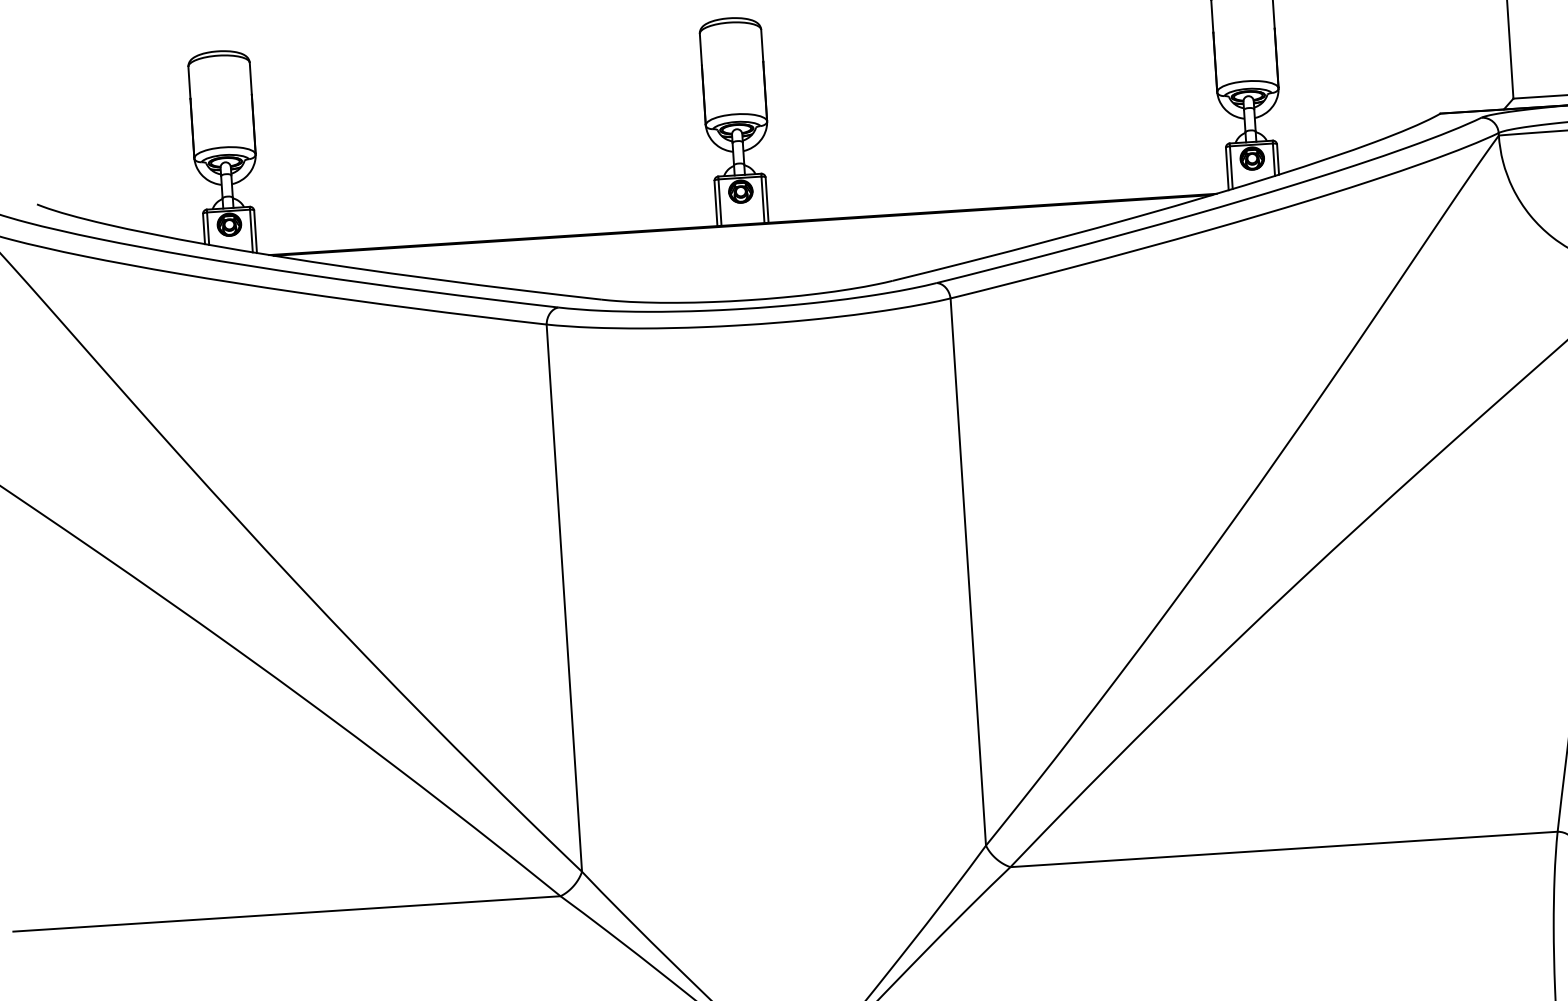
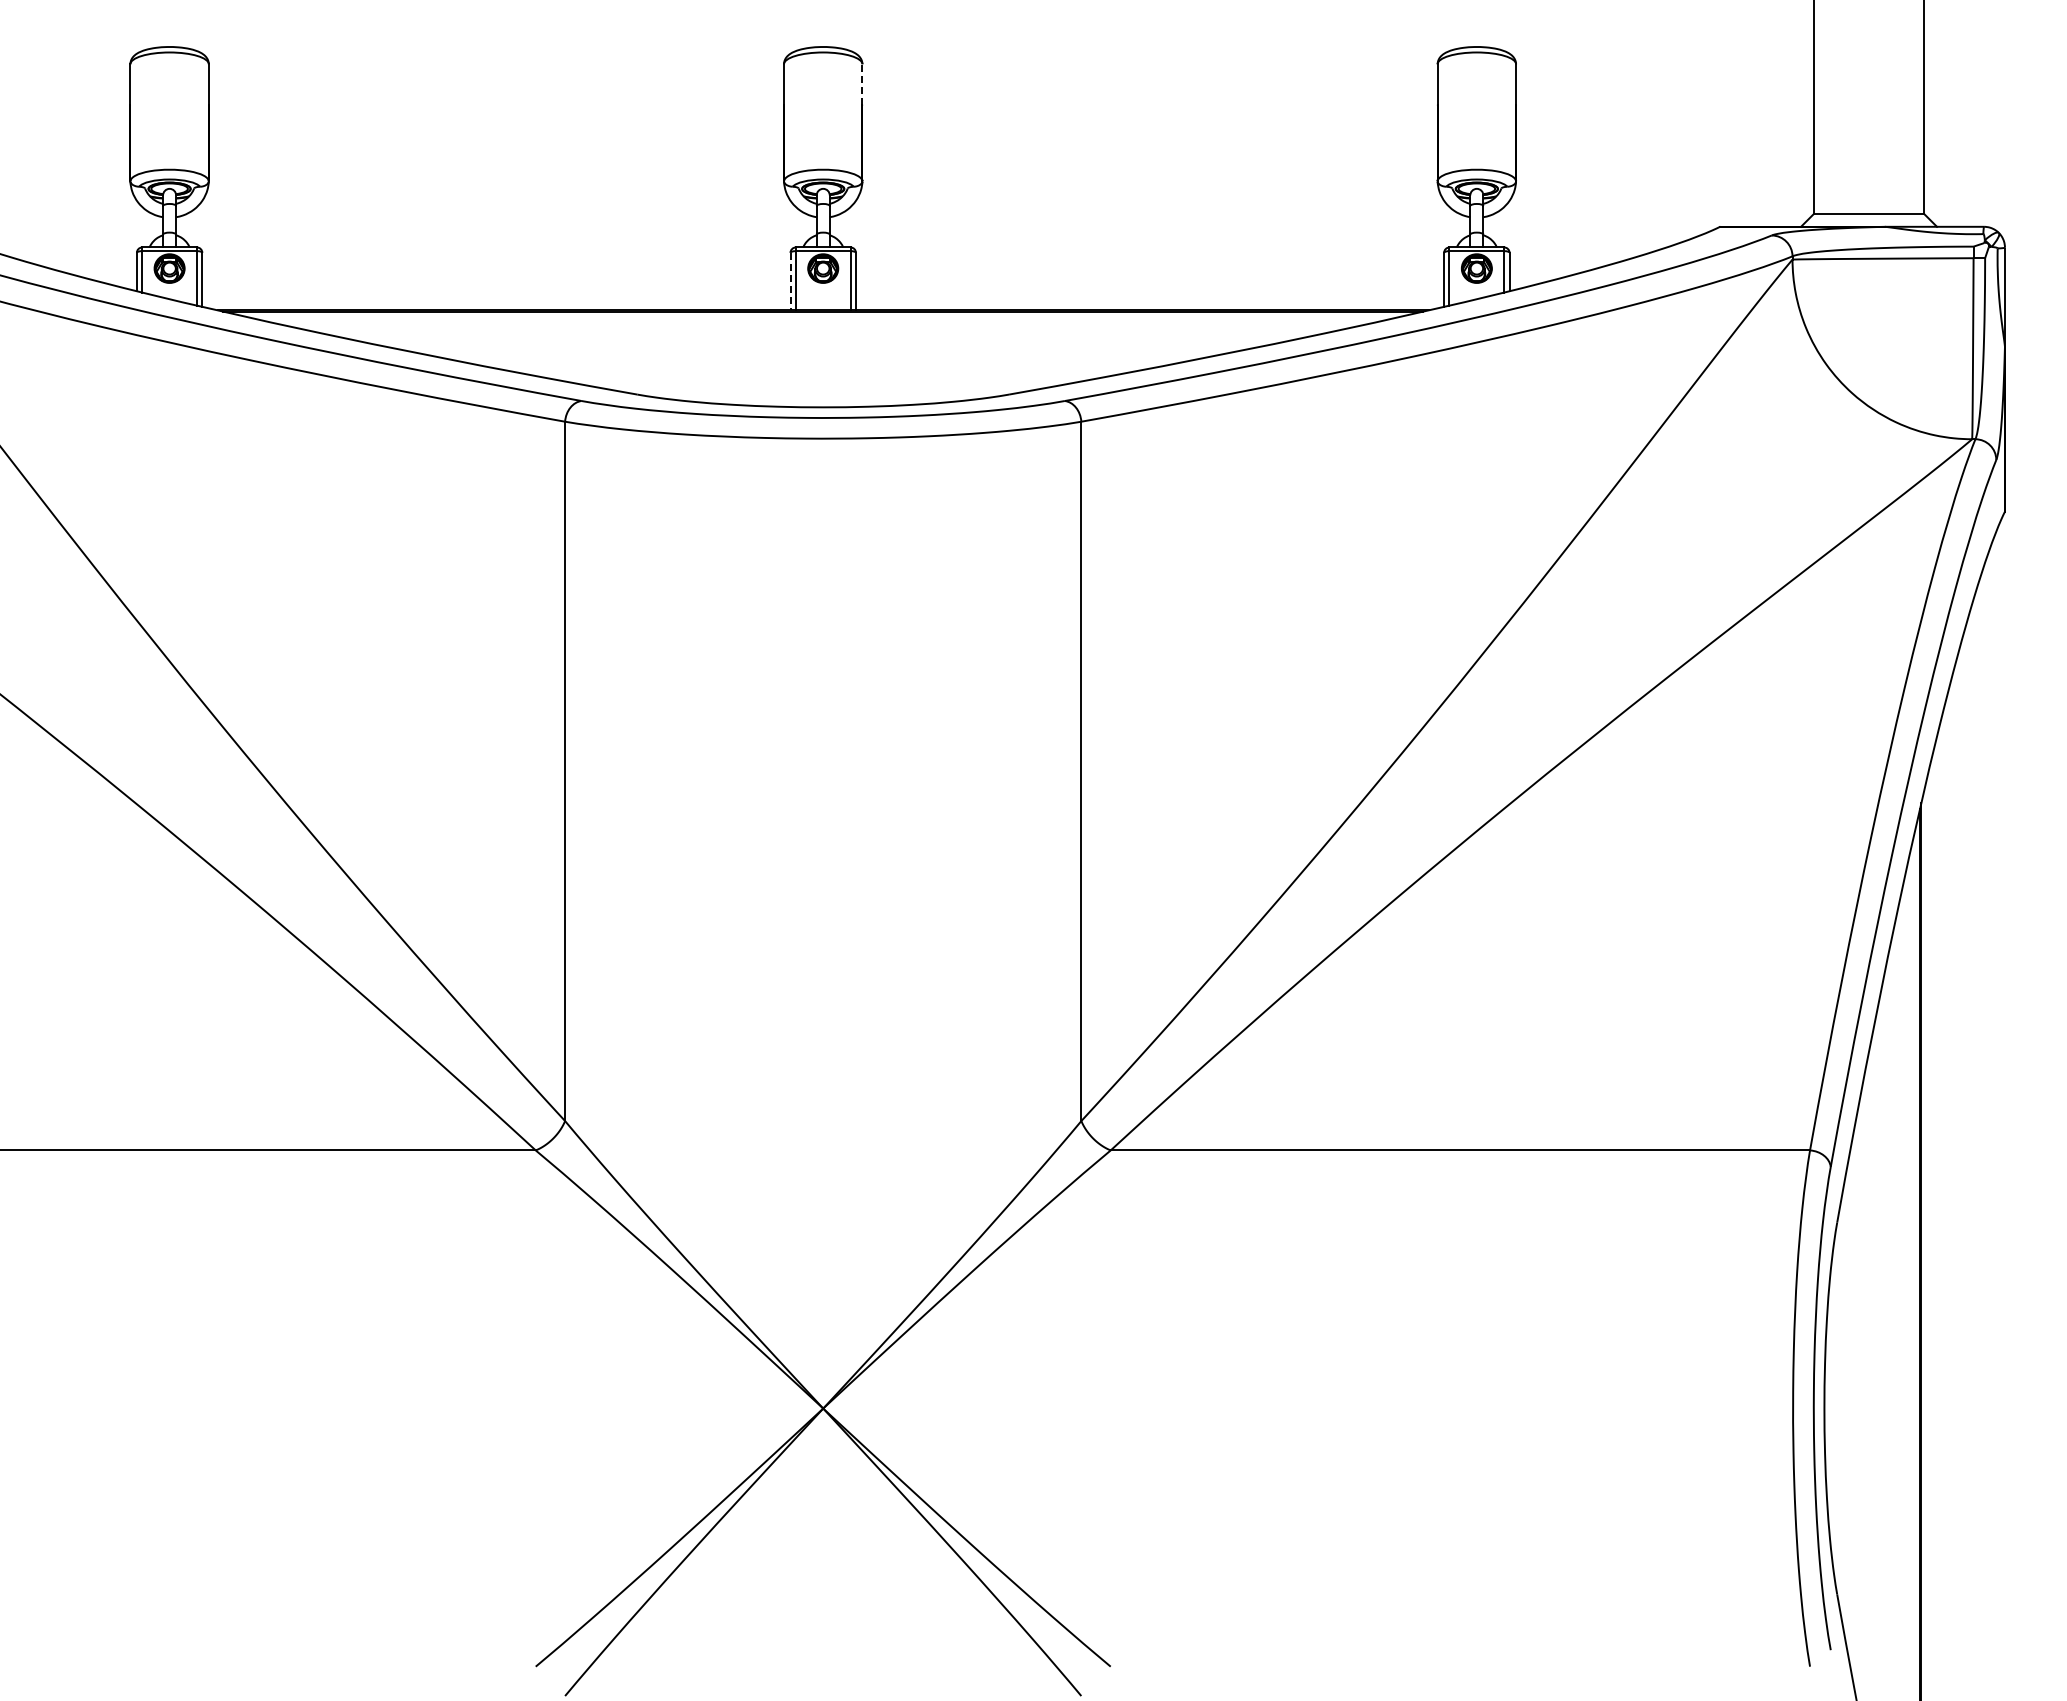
line: (762, 45) -> (862, 84), solid -> dashed
line: (715, 203) -> (790, 281), solid -> dashed

